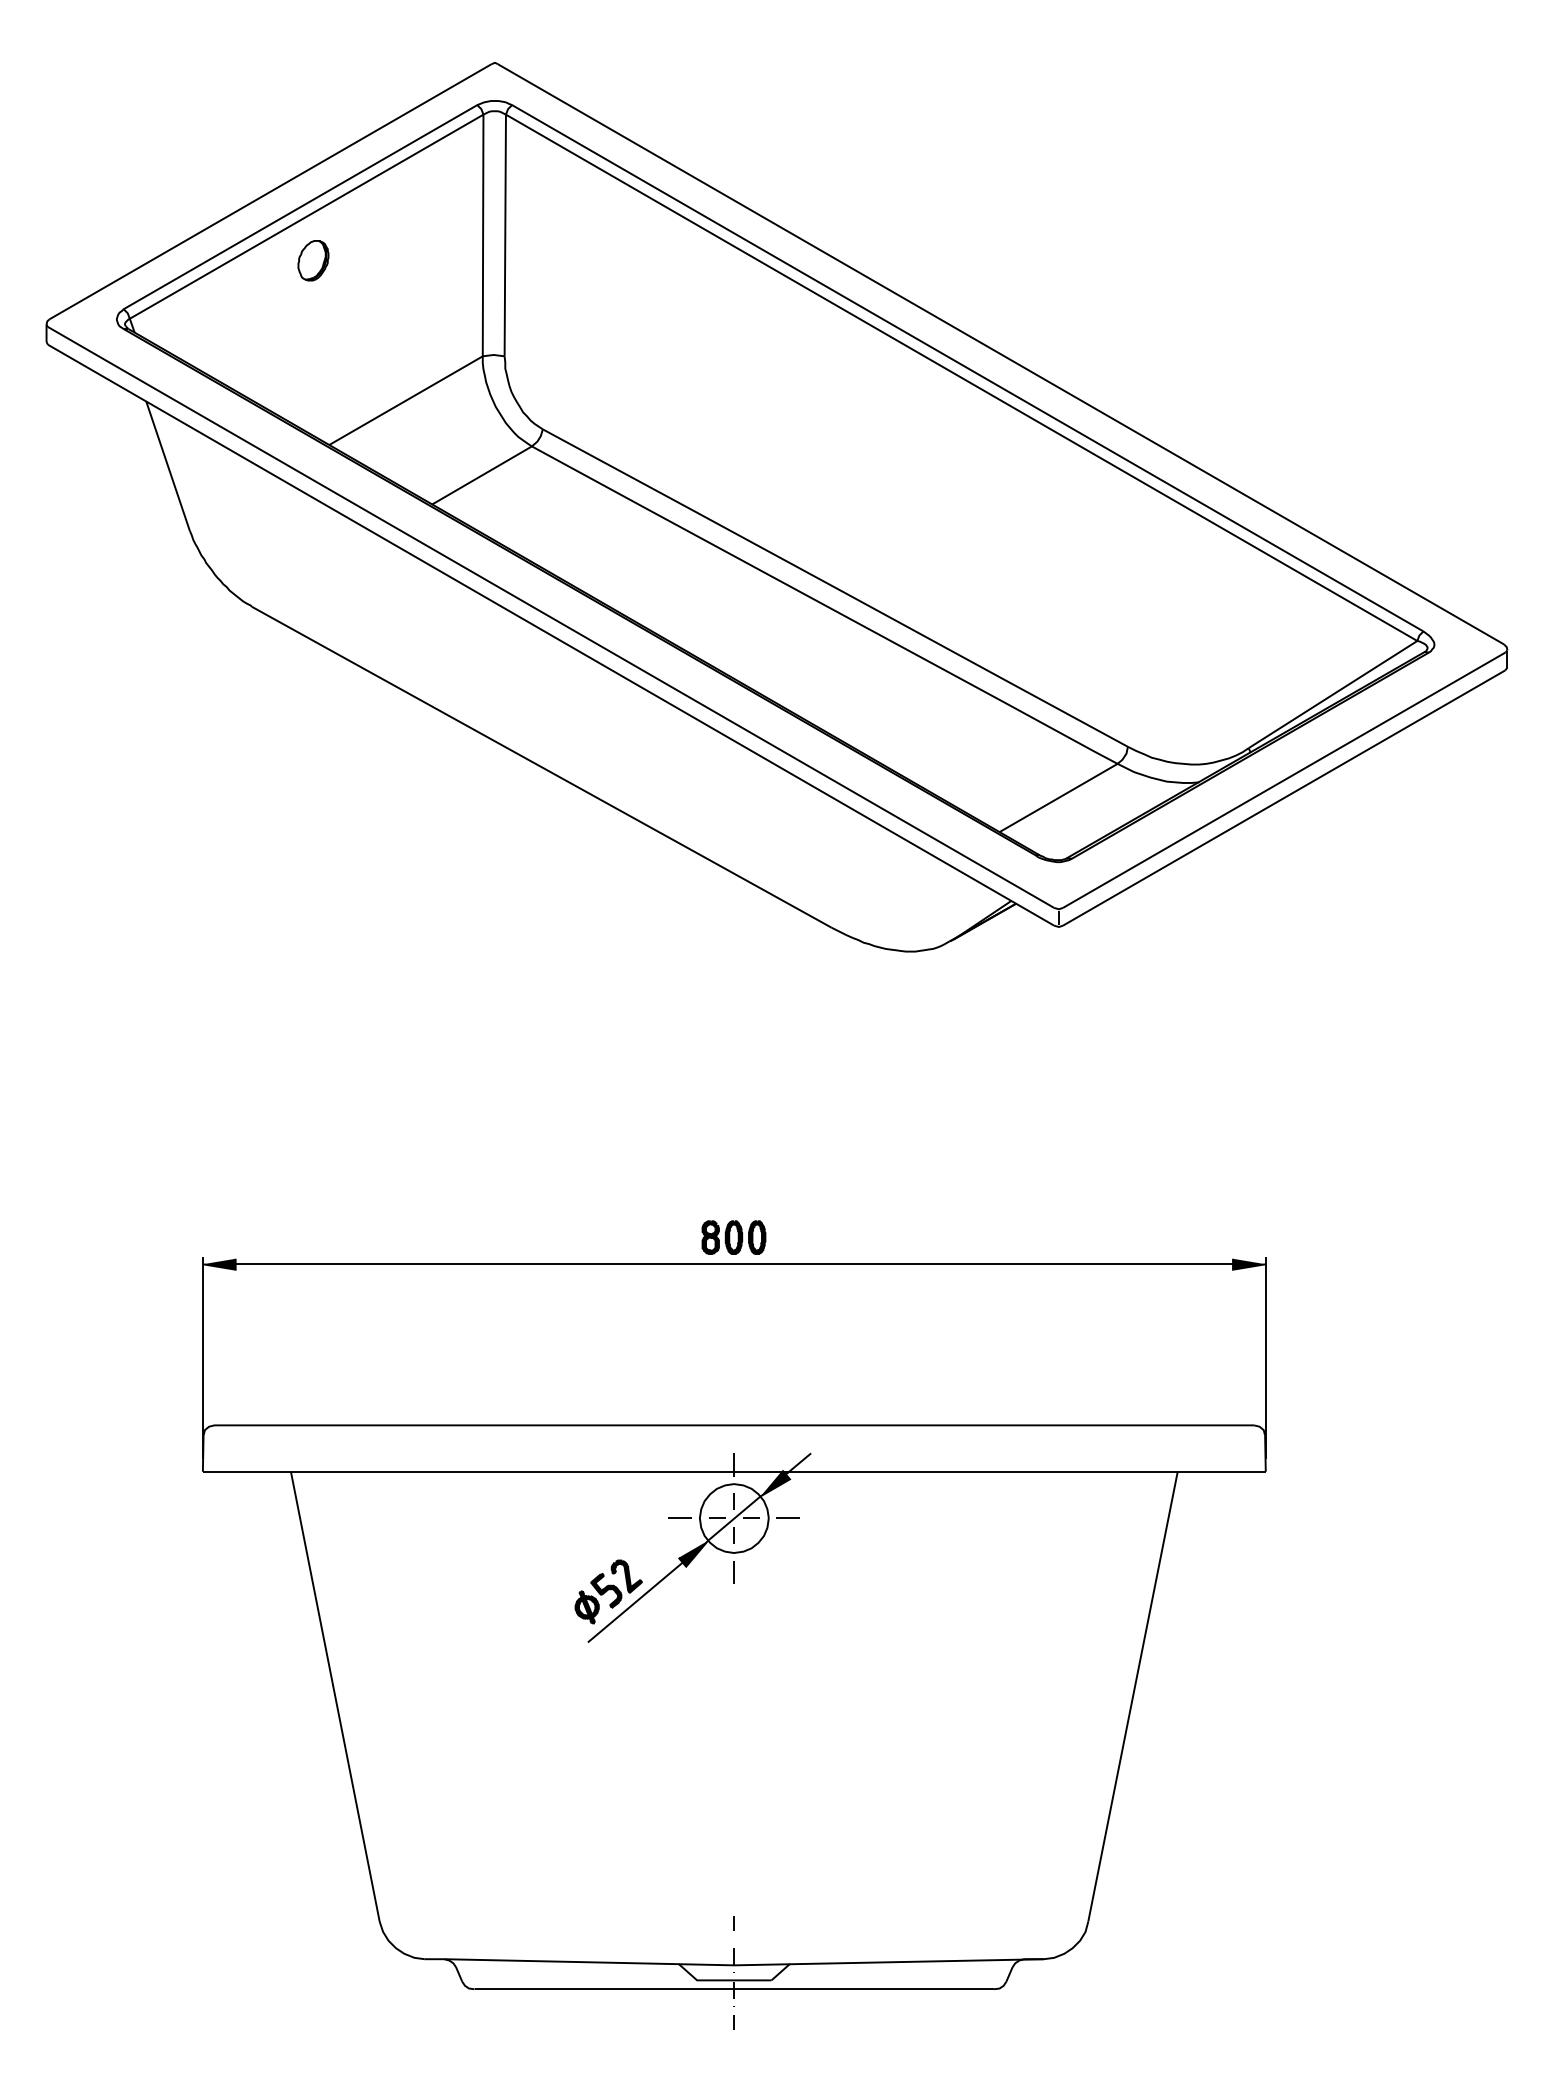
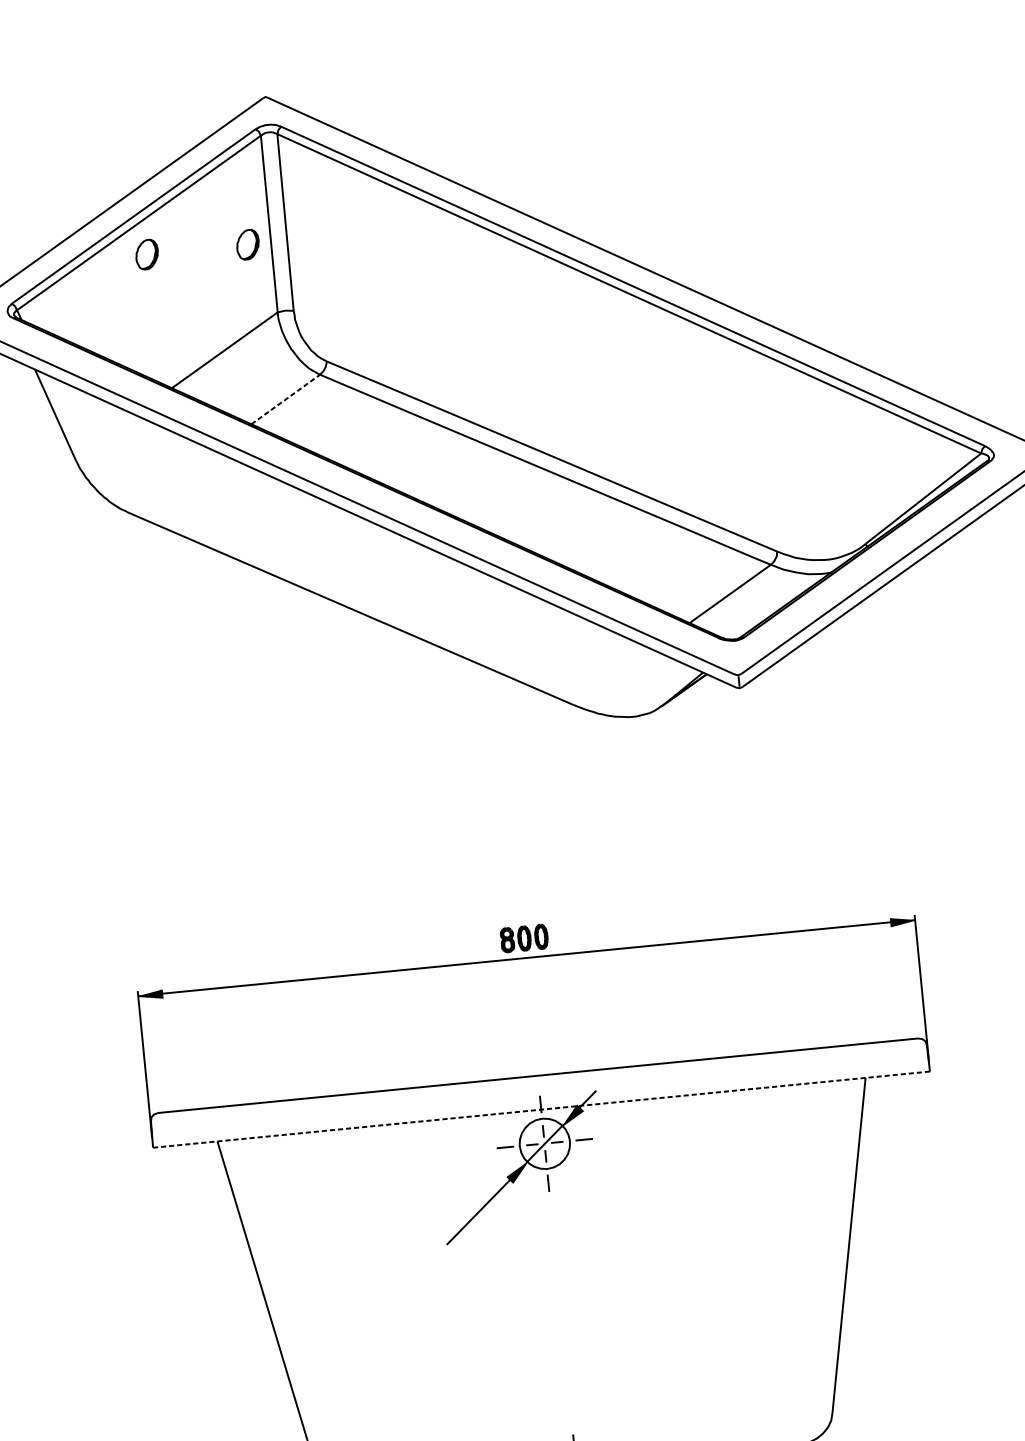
part: (451, 260) -> (248, 244), added
line: (482, 475) -> (286, 399), solid -> dashed
line: (733, 1471) -> (540, 1109), solid -> dashed
part: (608, 1591) -> (458, 1206), removed

